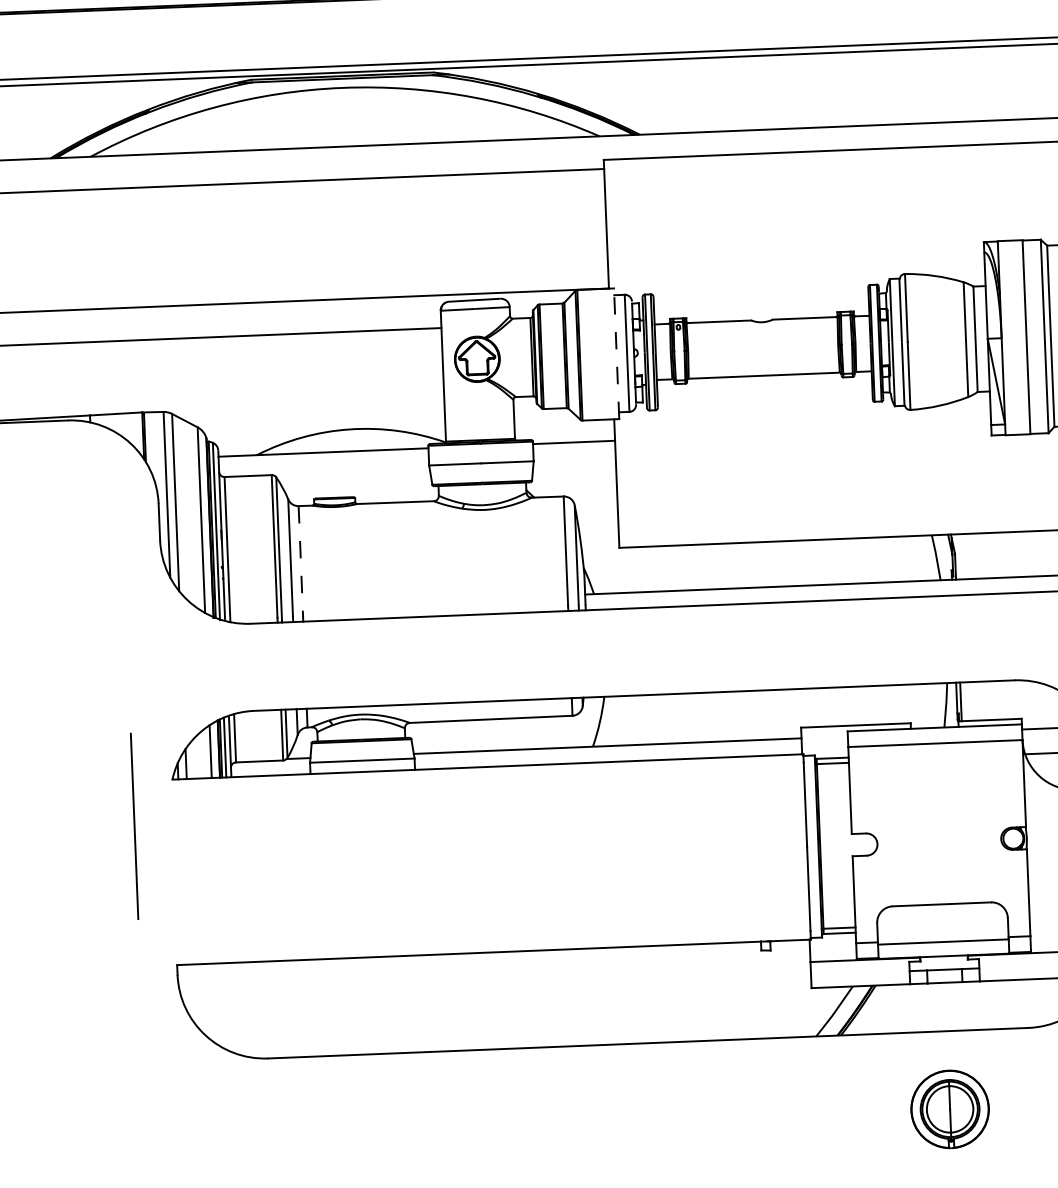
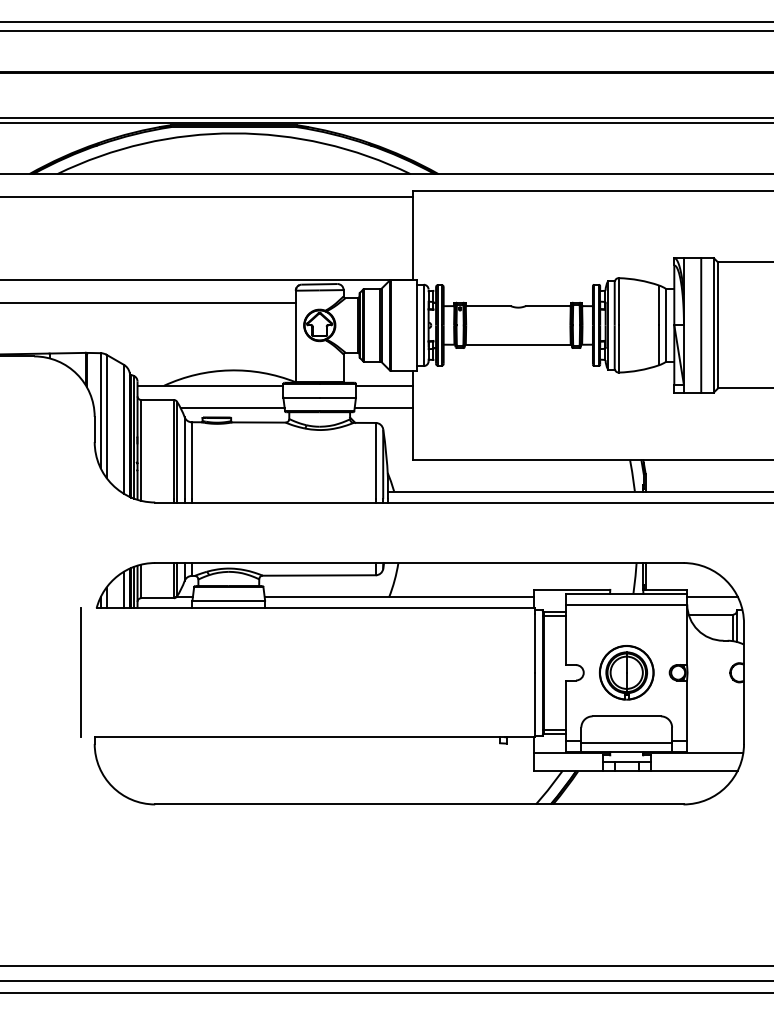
line: (616, 352) -> (416, 324), dashed -> solid
line: (573, 475) -> (383, 408), added
line: (356, 483) -> (232, 408), added
line: (300, 562) -> (191, 461), dashed -> solid
line: (133, 826) -> (80, 672), moved
part: (949, 1109) -> (626, 672), moved

